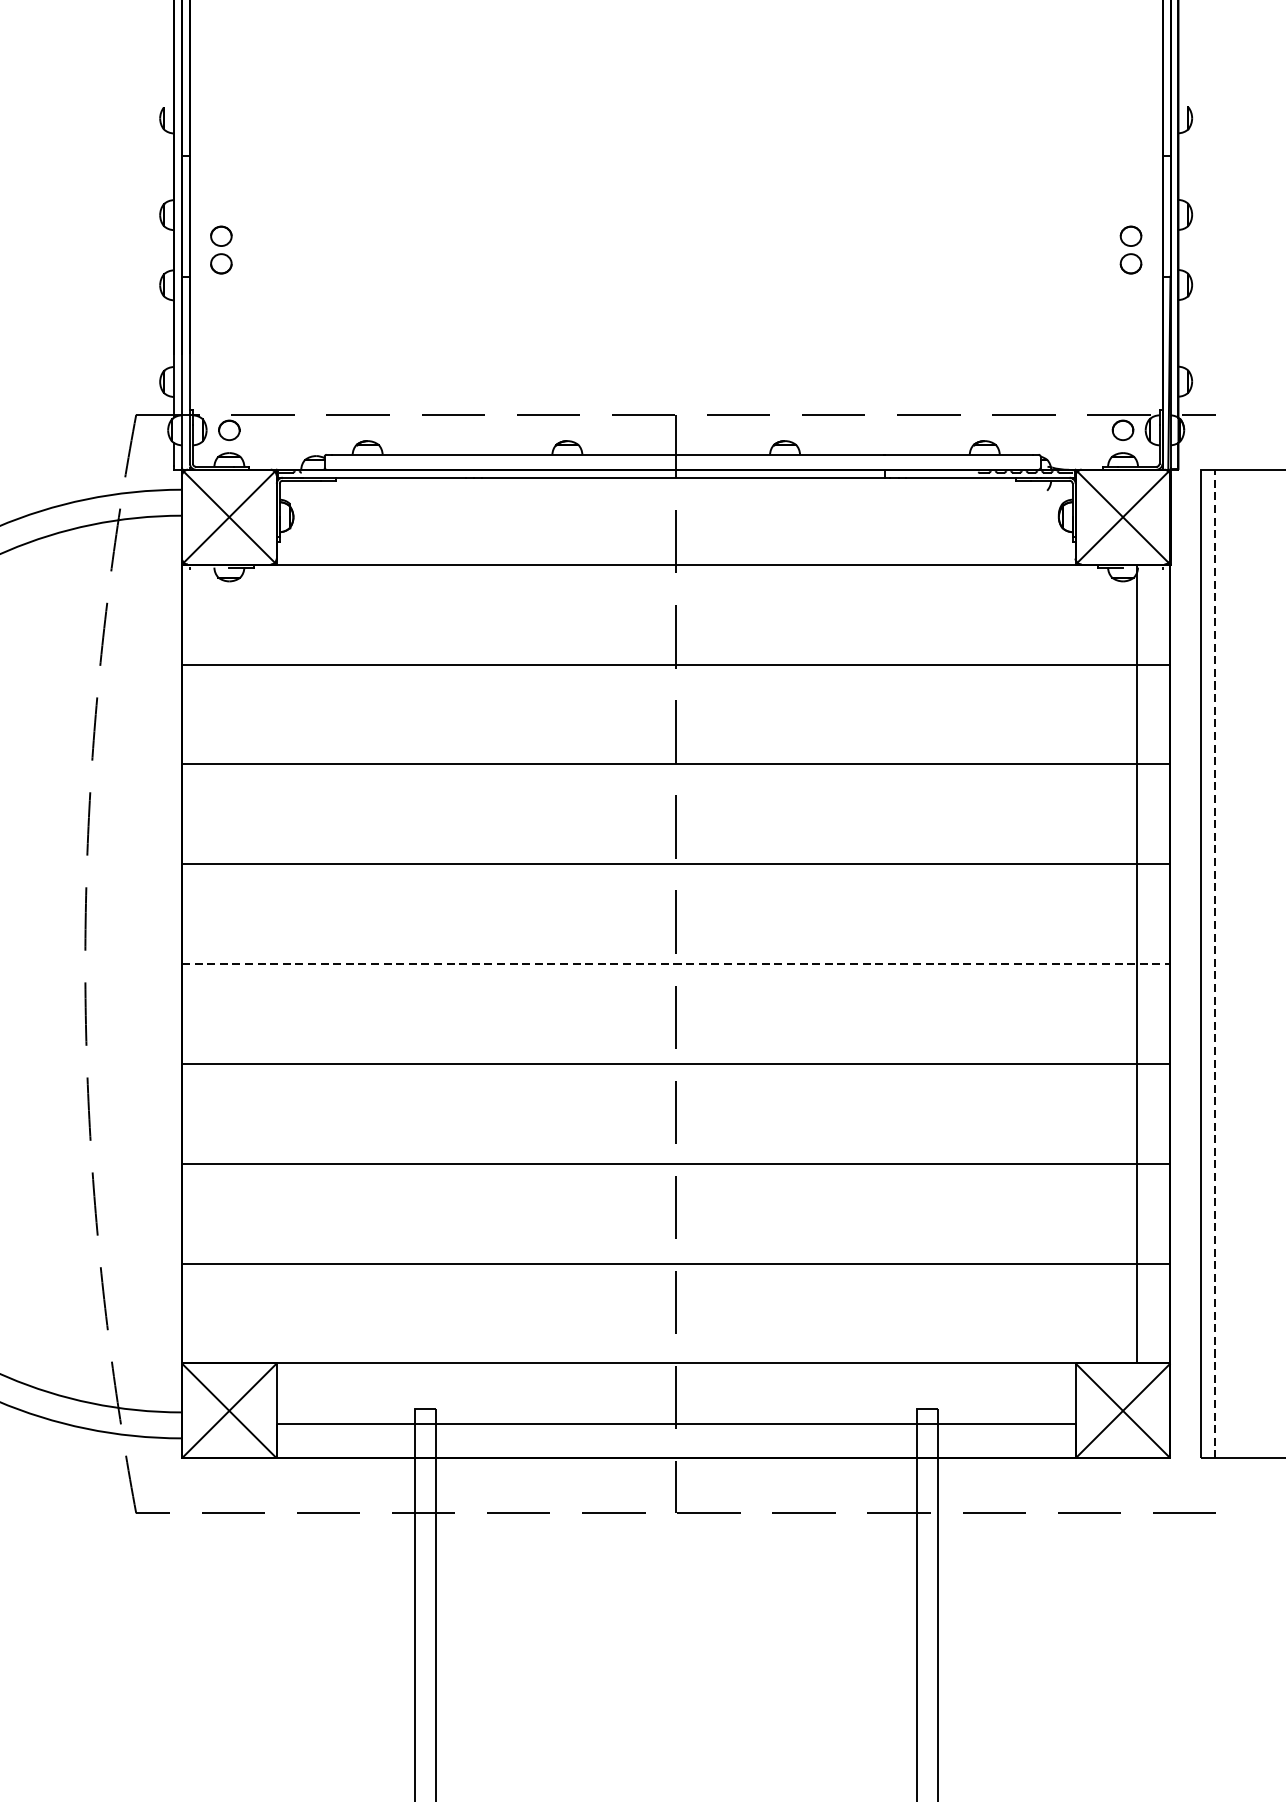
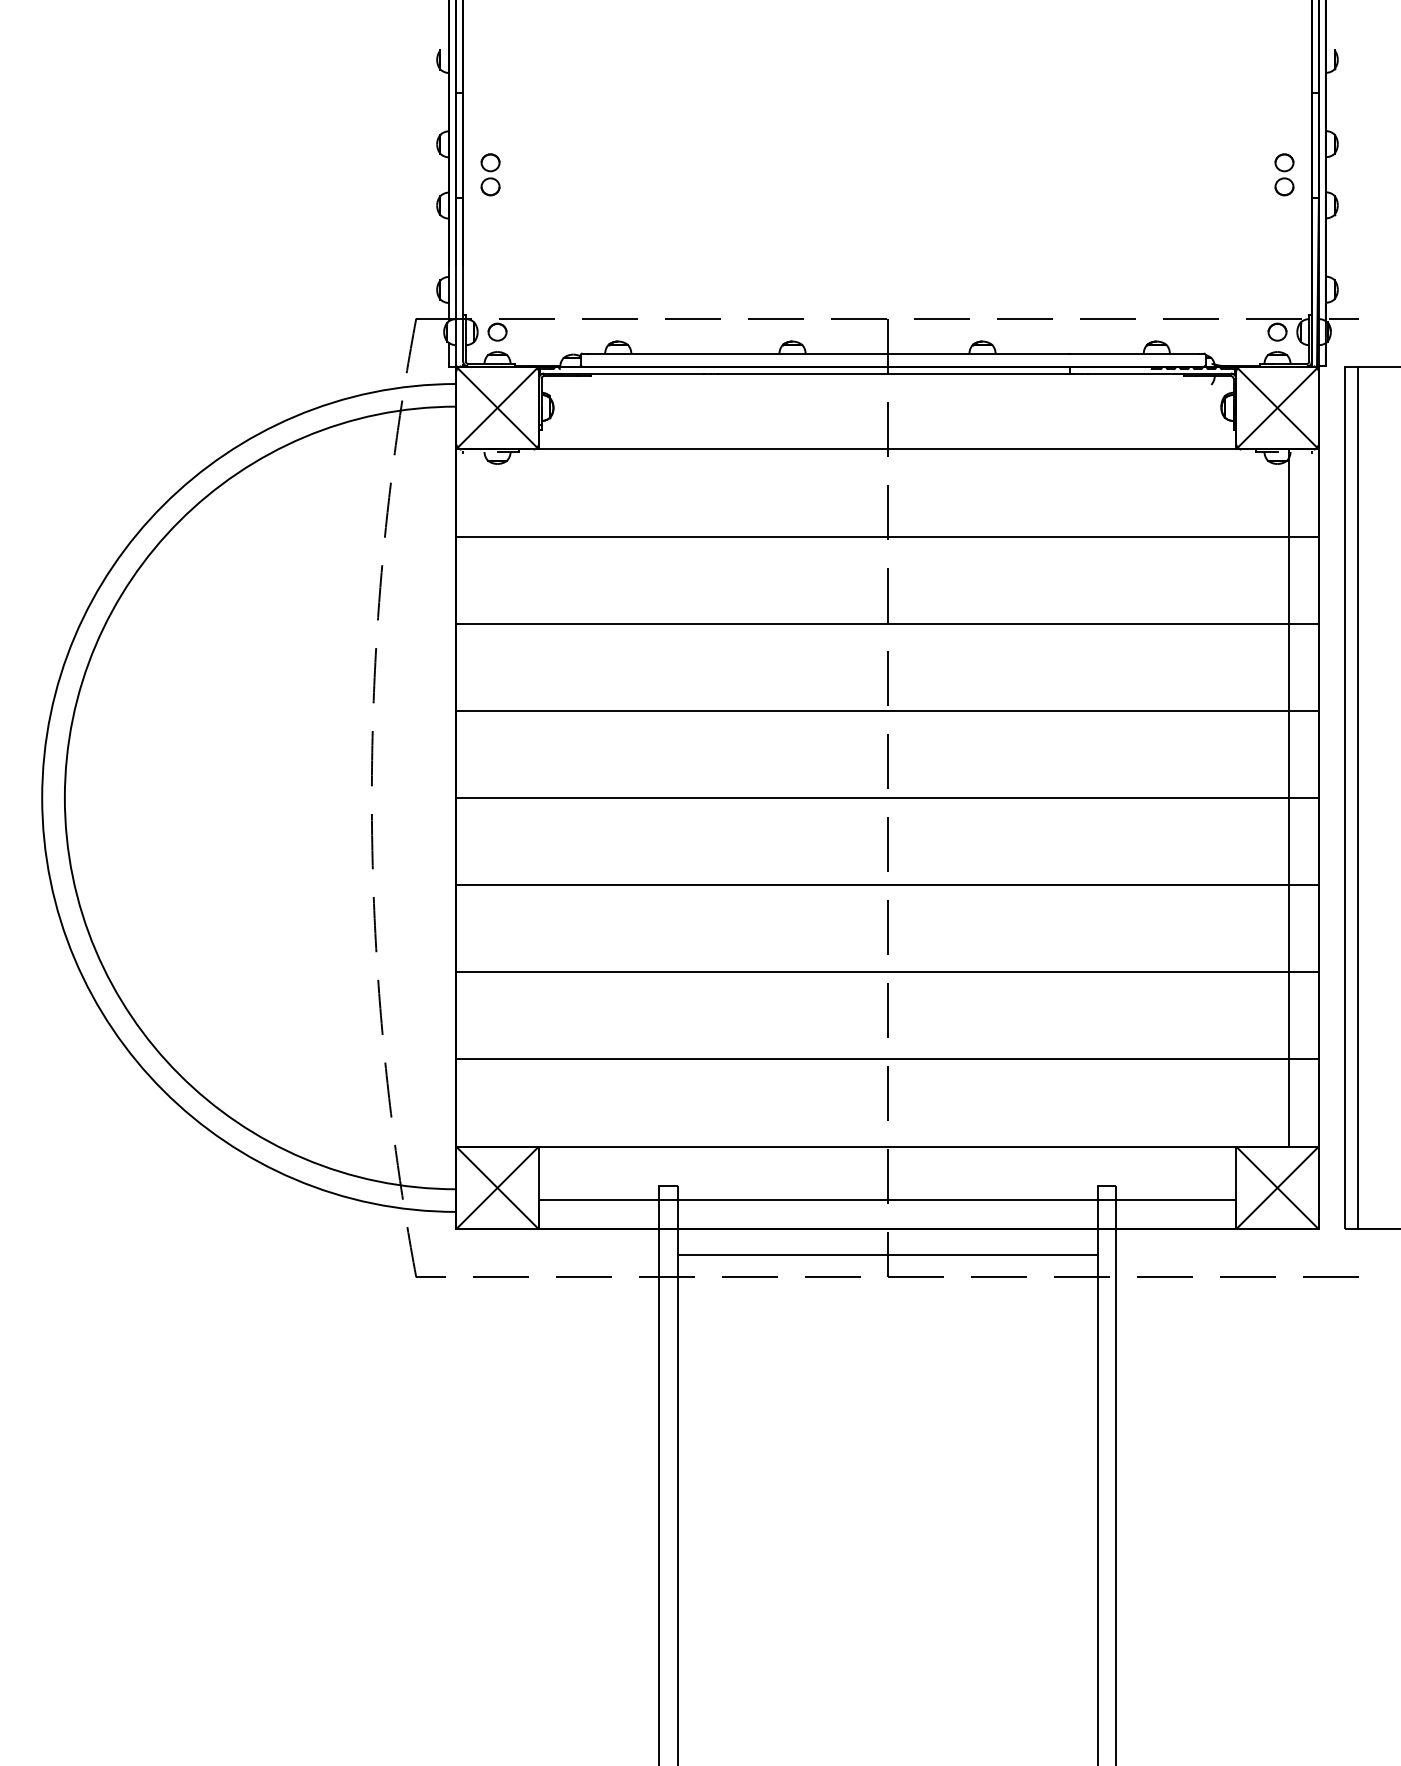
line: (677, 963) -> (888, 797), dashed -> solid
line: (1215, 963) -> (1358, 797), dashed -> solid
line: (676, 1487) -> (887, 1254), added

